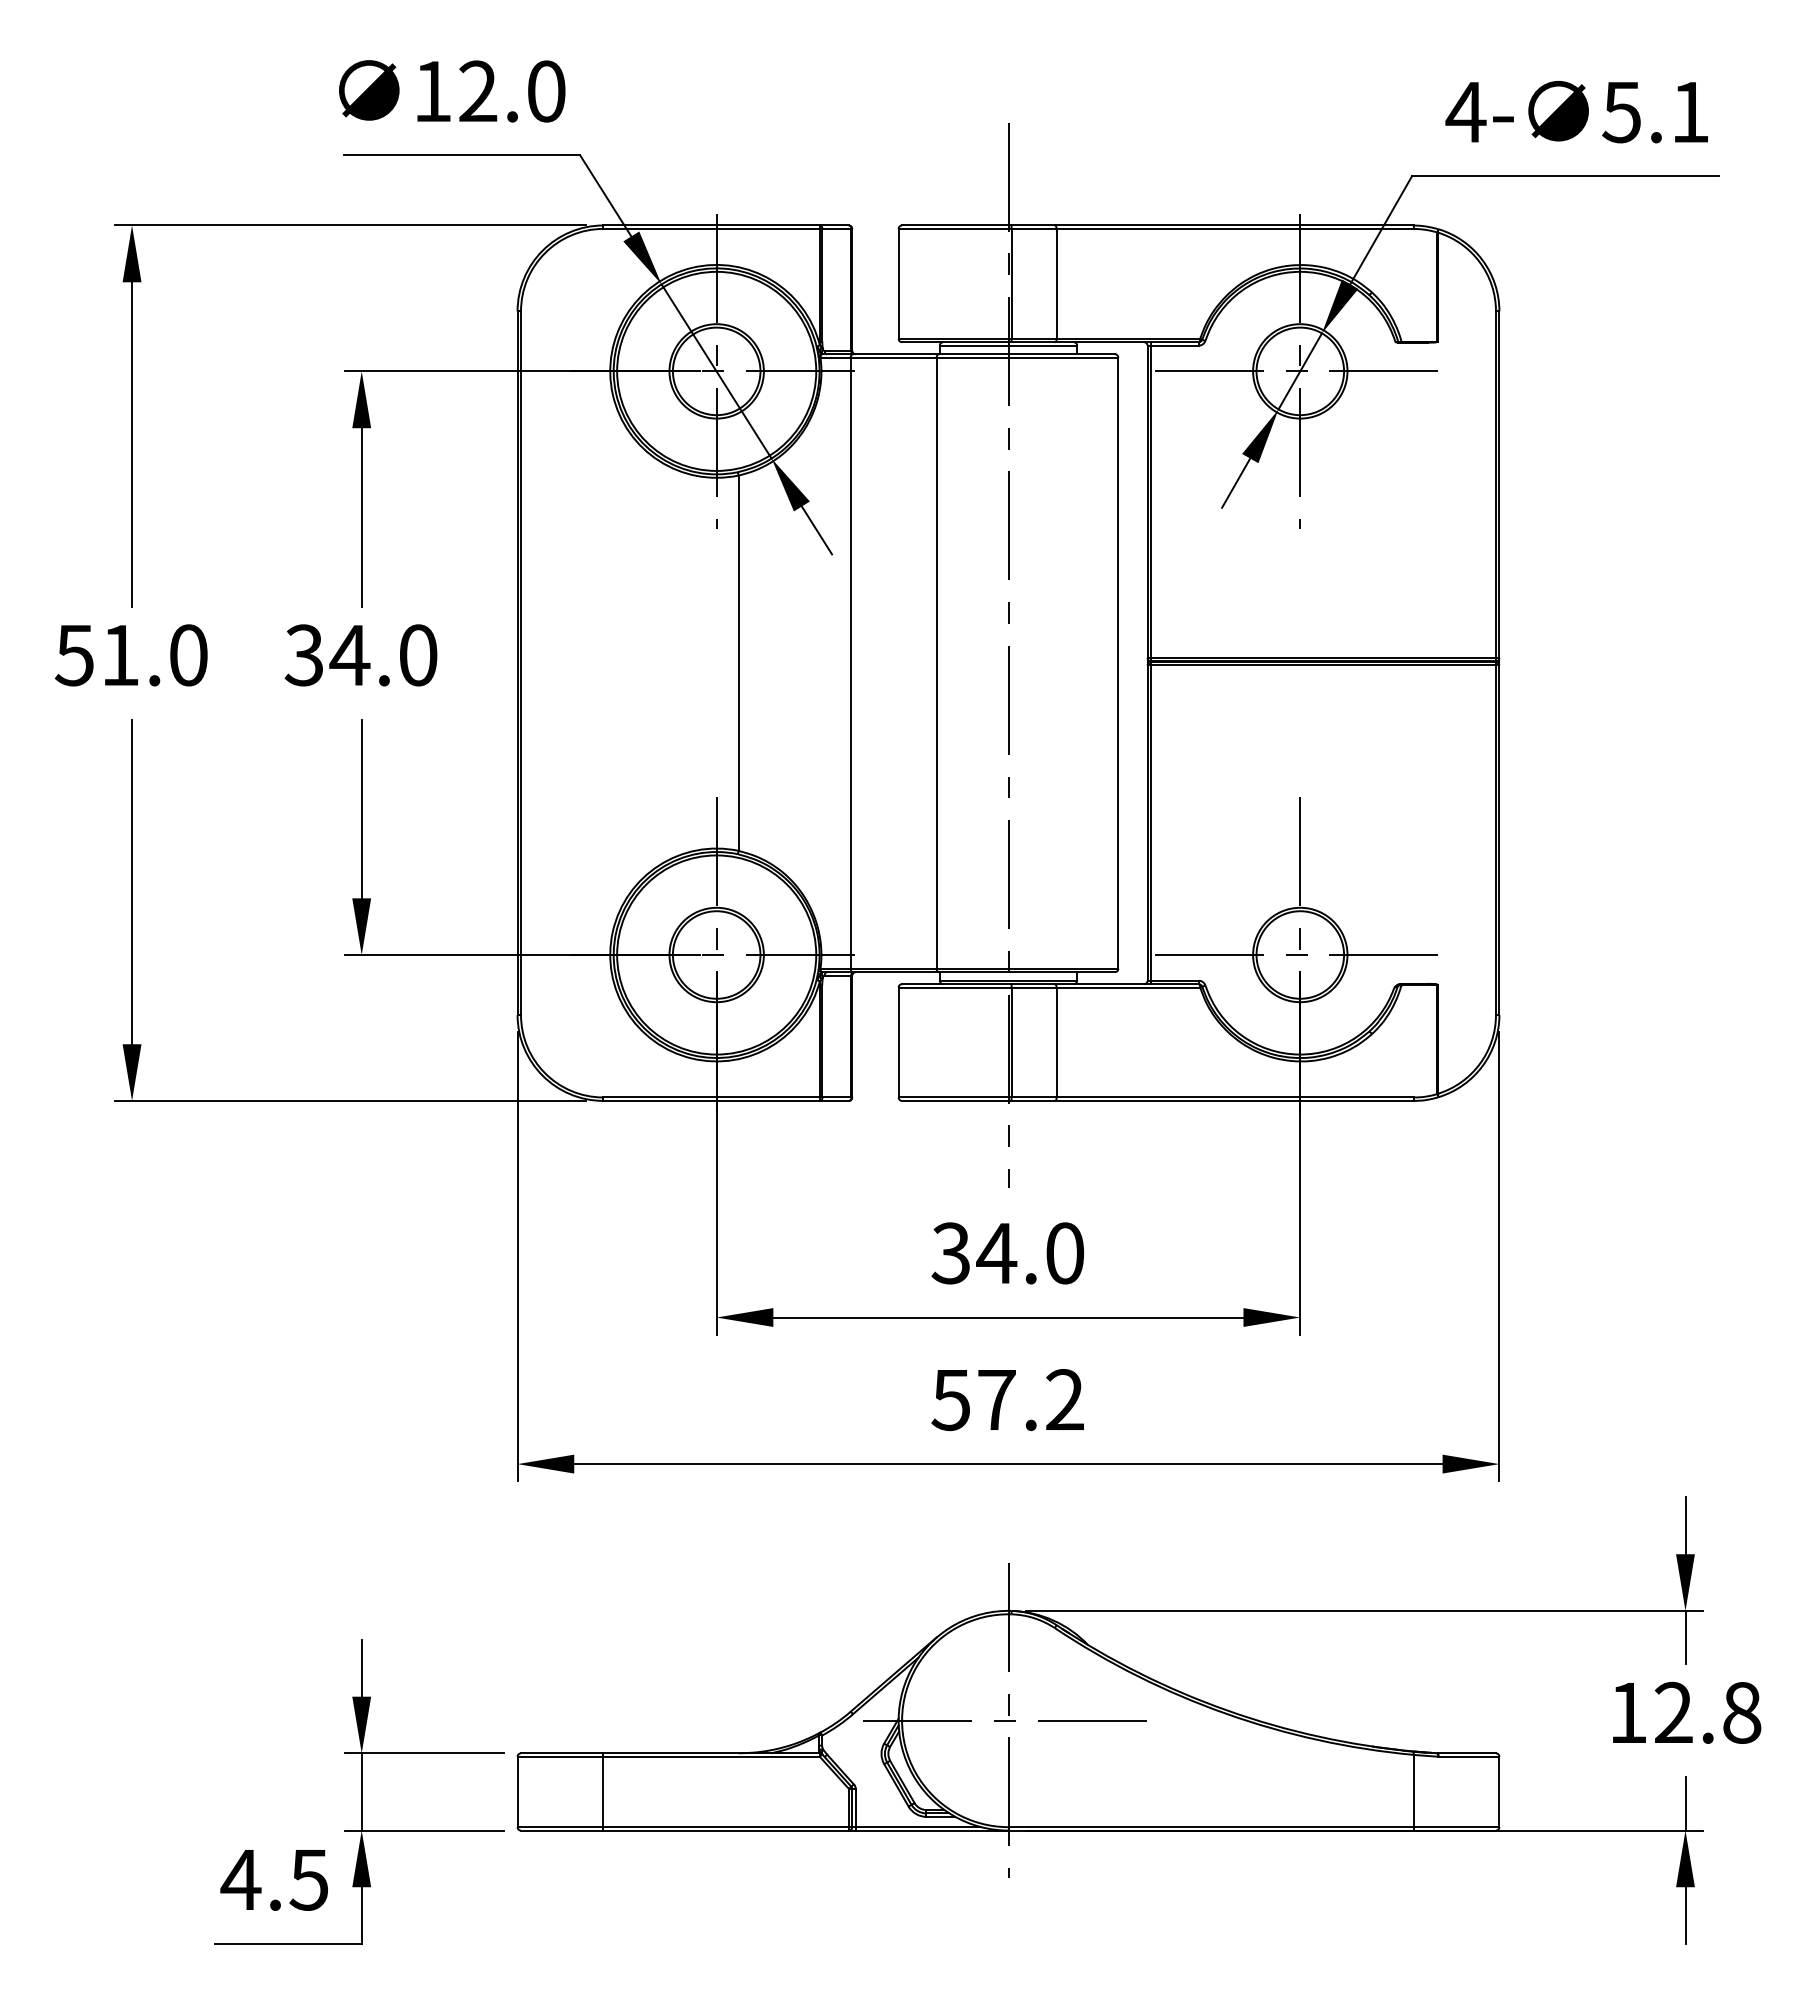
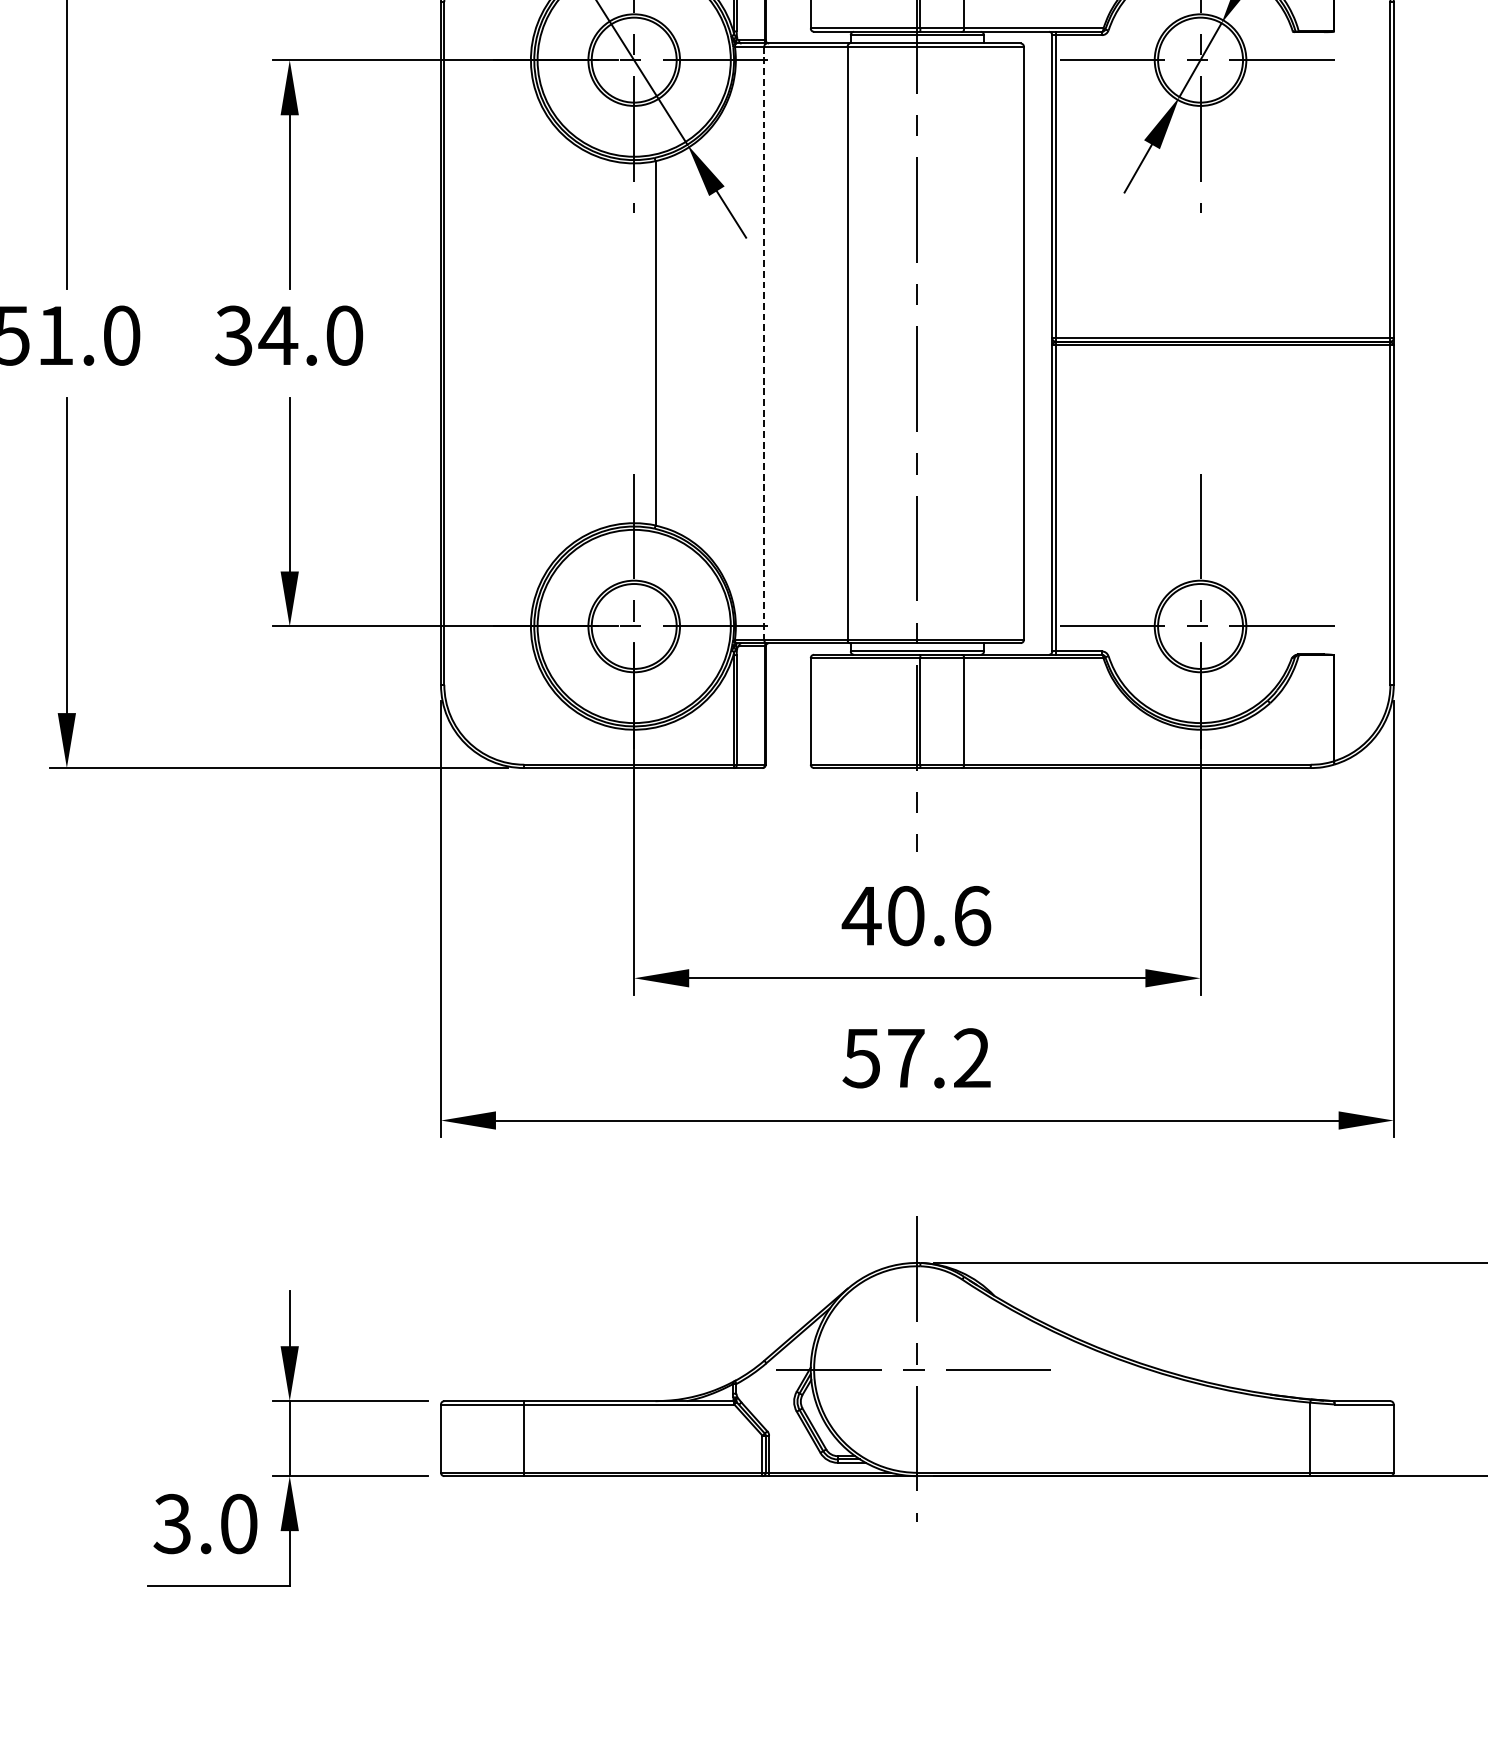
line: (850, 663) -> (764, 343), solid -> dashed
text: (1007, 1253) -> (916, 916), 34.0 -> 40.6
text: (274, 1879) -> (205, 1523), 4.5 -> 3.0

